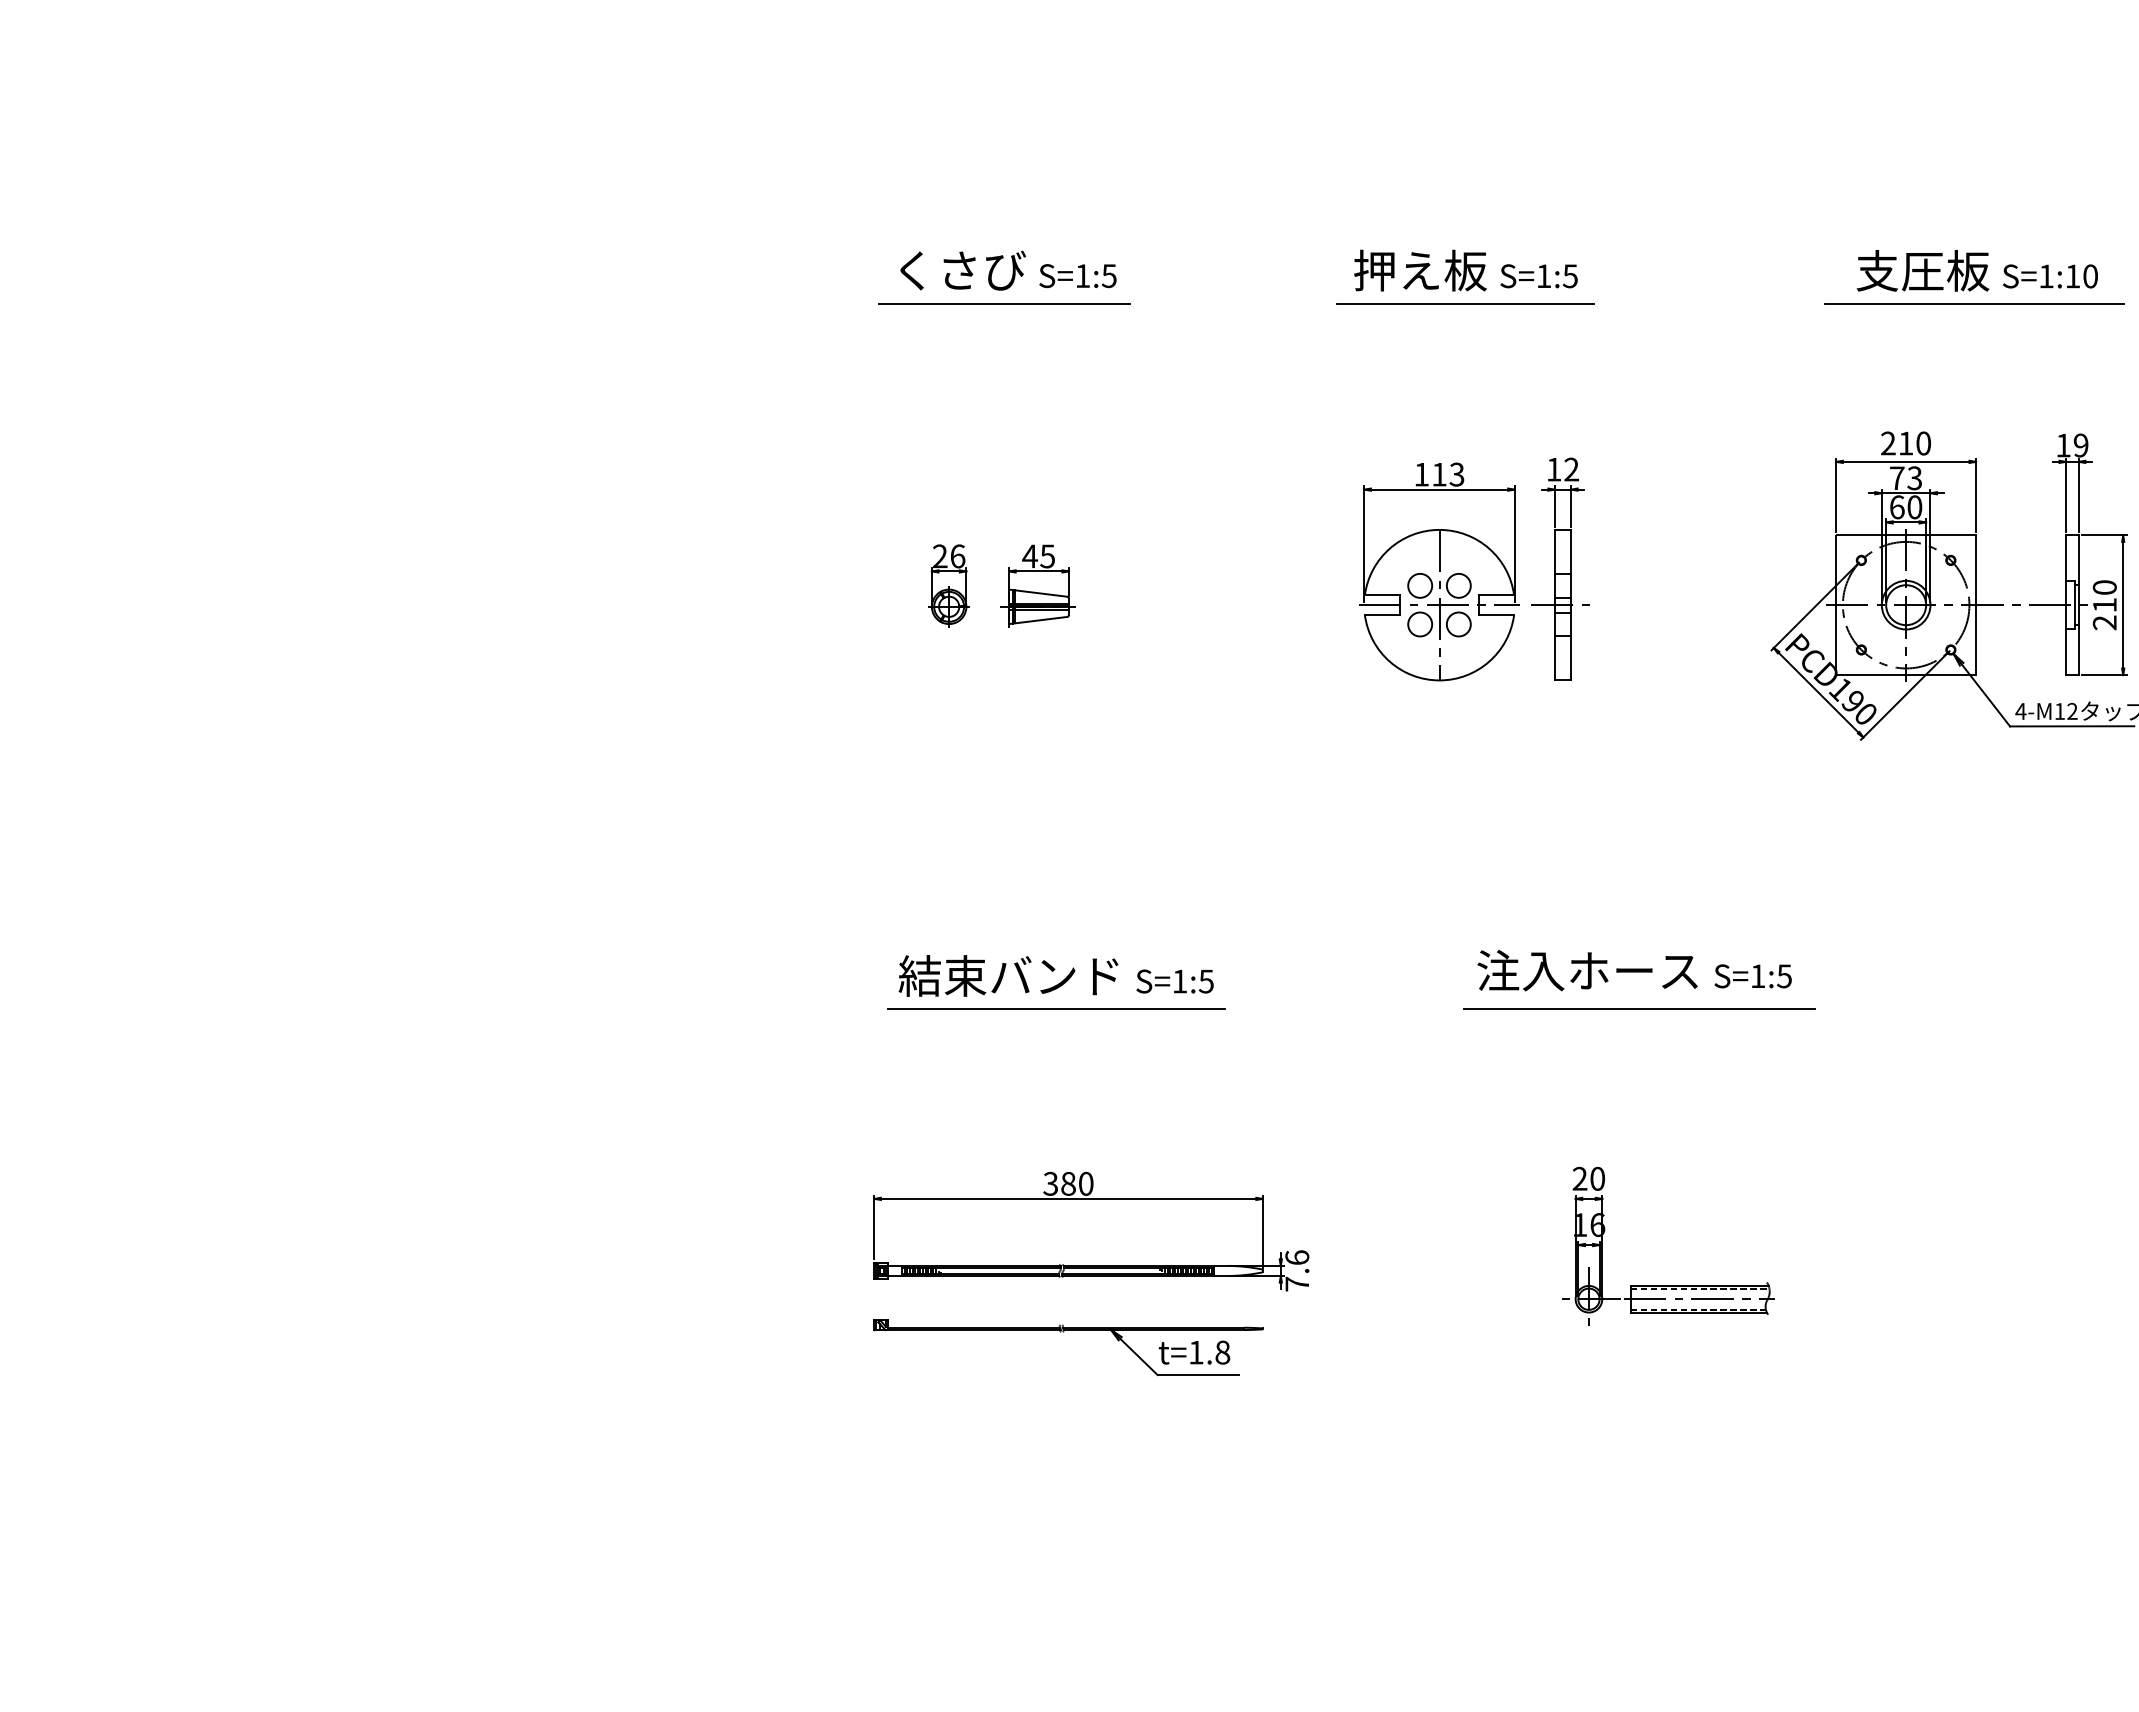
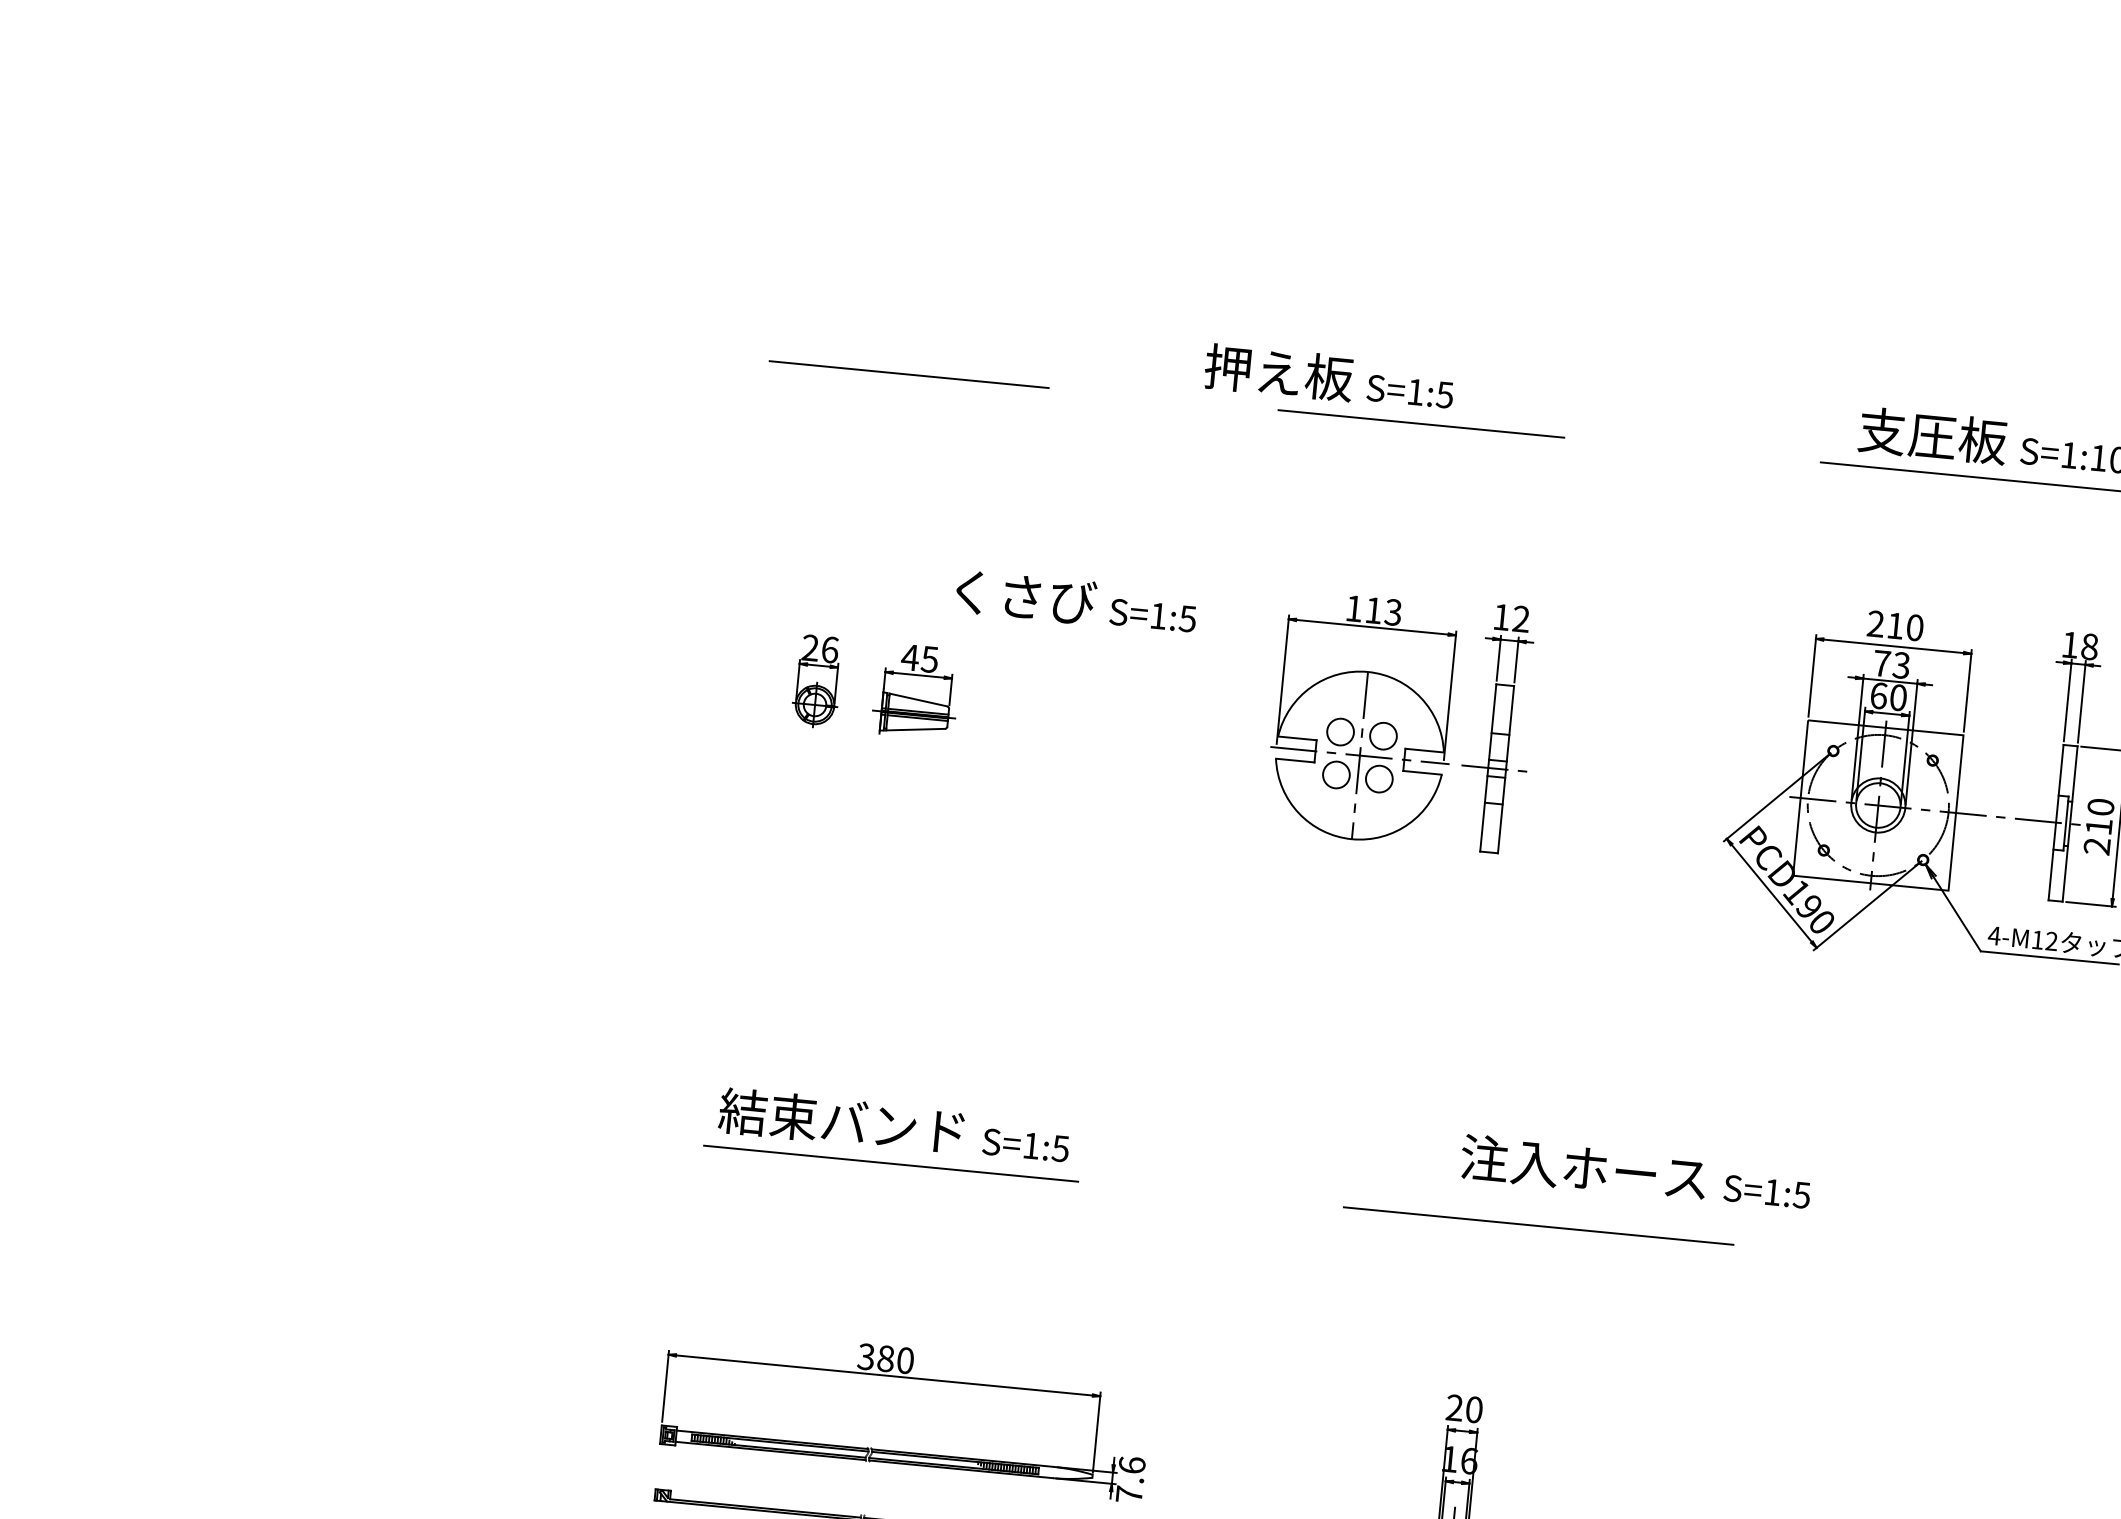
text: (1008, 270) -> (1076, 601), moved
text: (1465, 270) -> (1329, 377), moved
text: (2080, 445) -> (2089, 646), 19 -> 18
text: (1634, 970) -> (1635, 1172), moved

